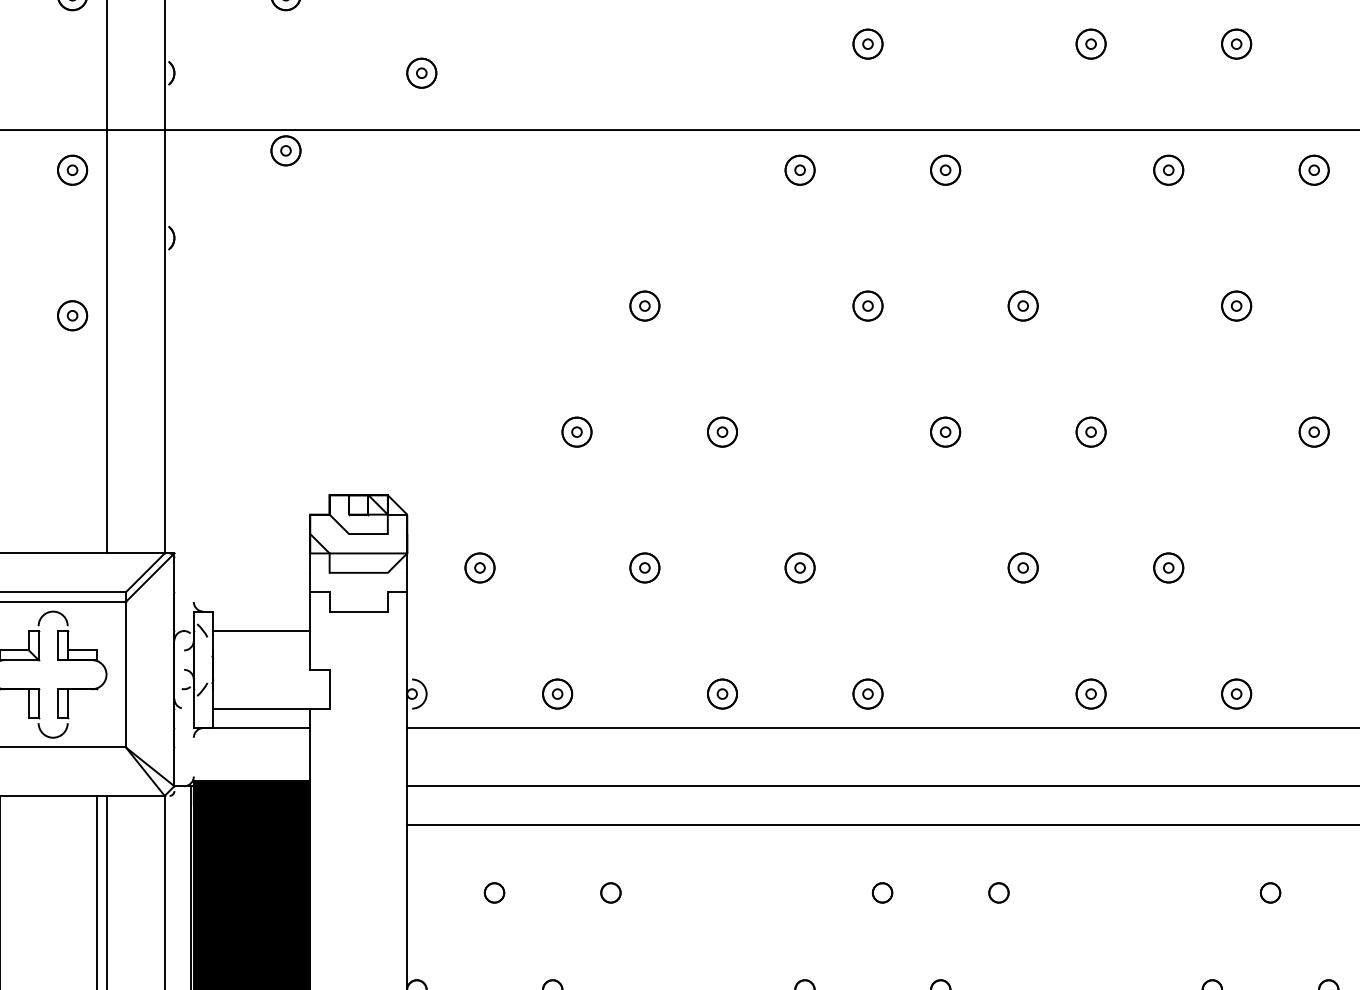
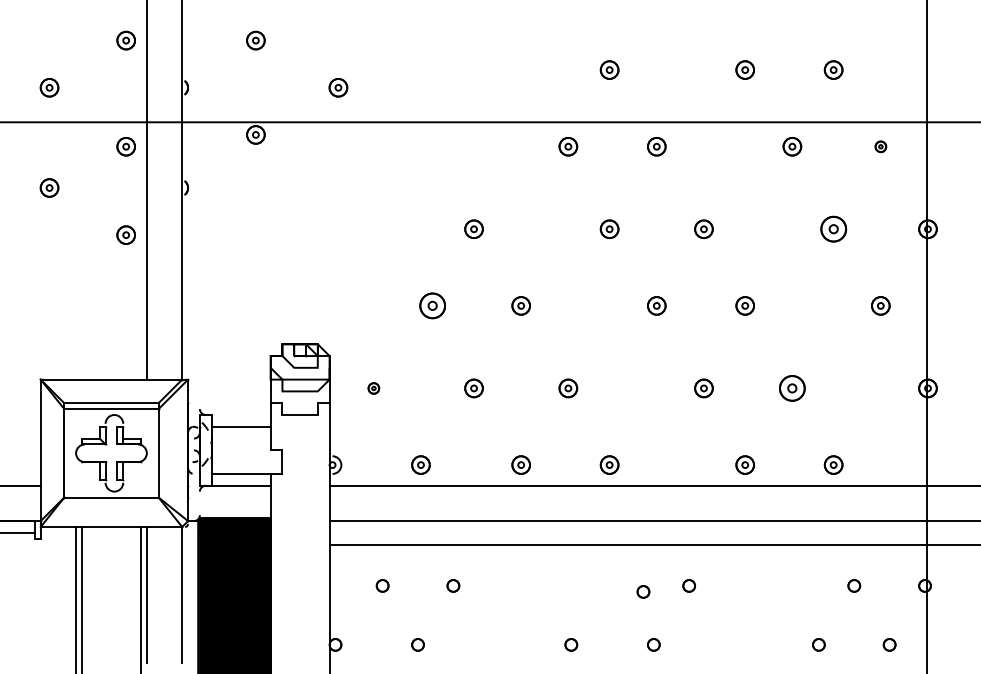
part: (1313, 169) -> (880, 146), size x0.6
part: (1236, 306) -> (833, 229), size x1.4
part: (576, 431) -> (432, 305), size x1.4
part: (479, 568) -> (373, 388), size x0.6
part: (1168, 568) -> (792, 388), size x1.4
part: (882, 892) -> (643, 591), moved

